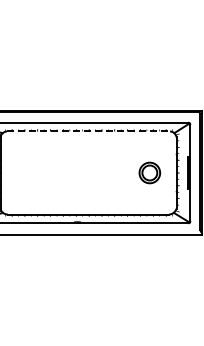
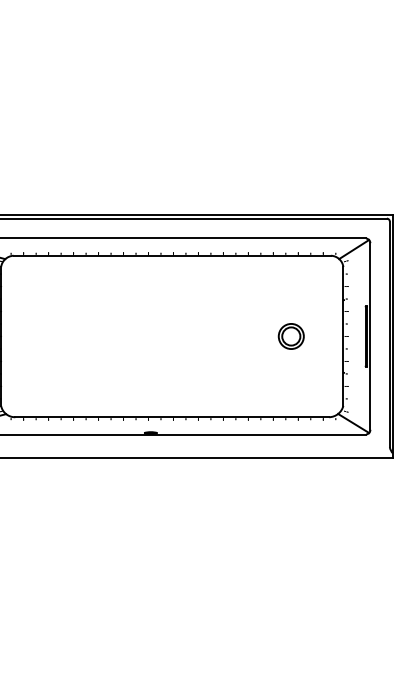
line: (88, 131) -> (172, 255), dashed -> solid
part: (149, 172) -> (290, 335), size x0.62

